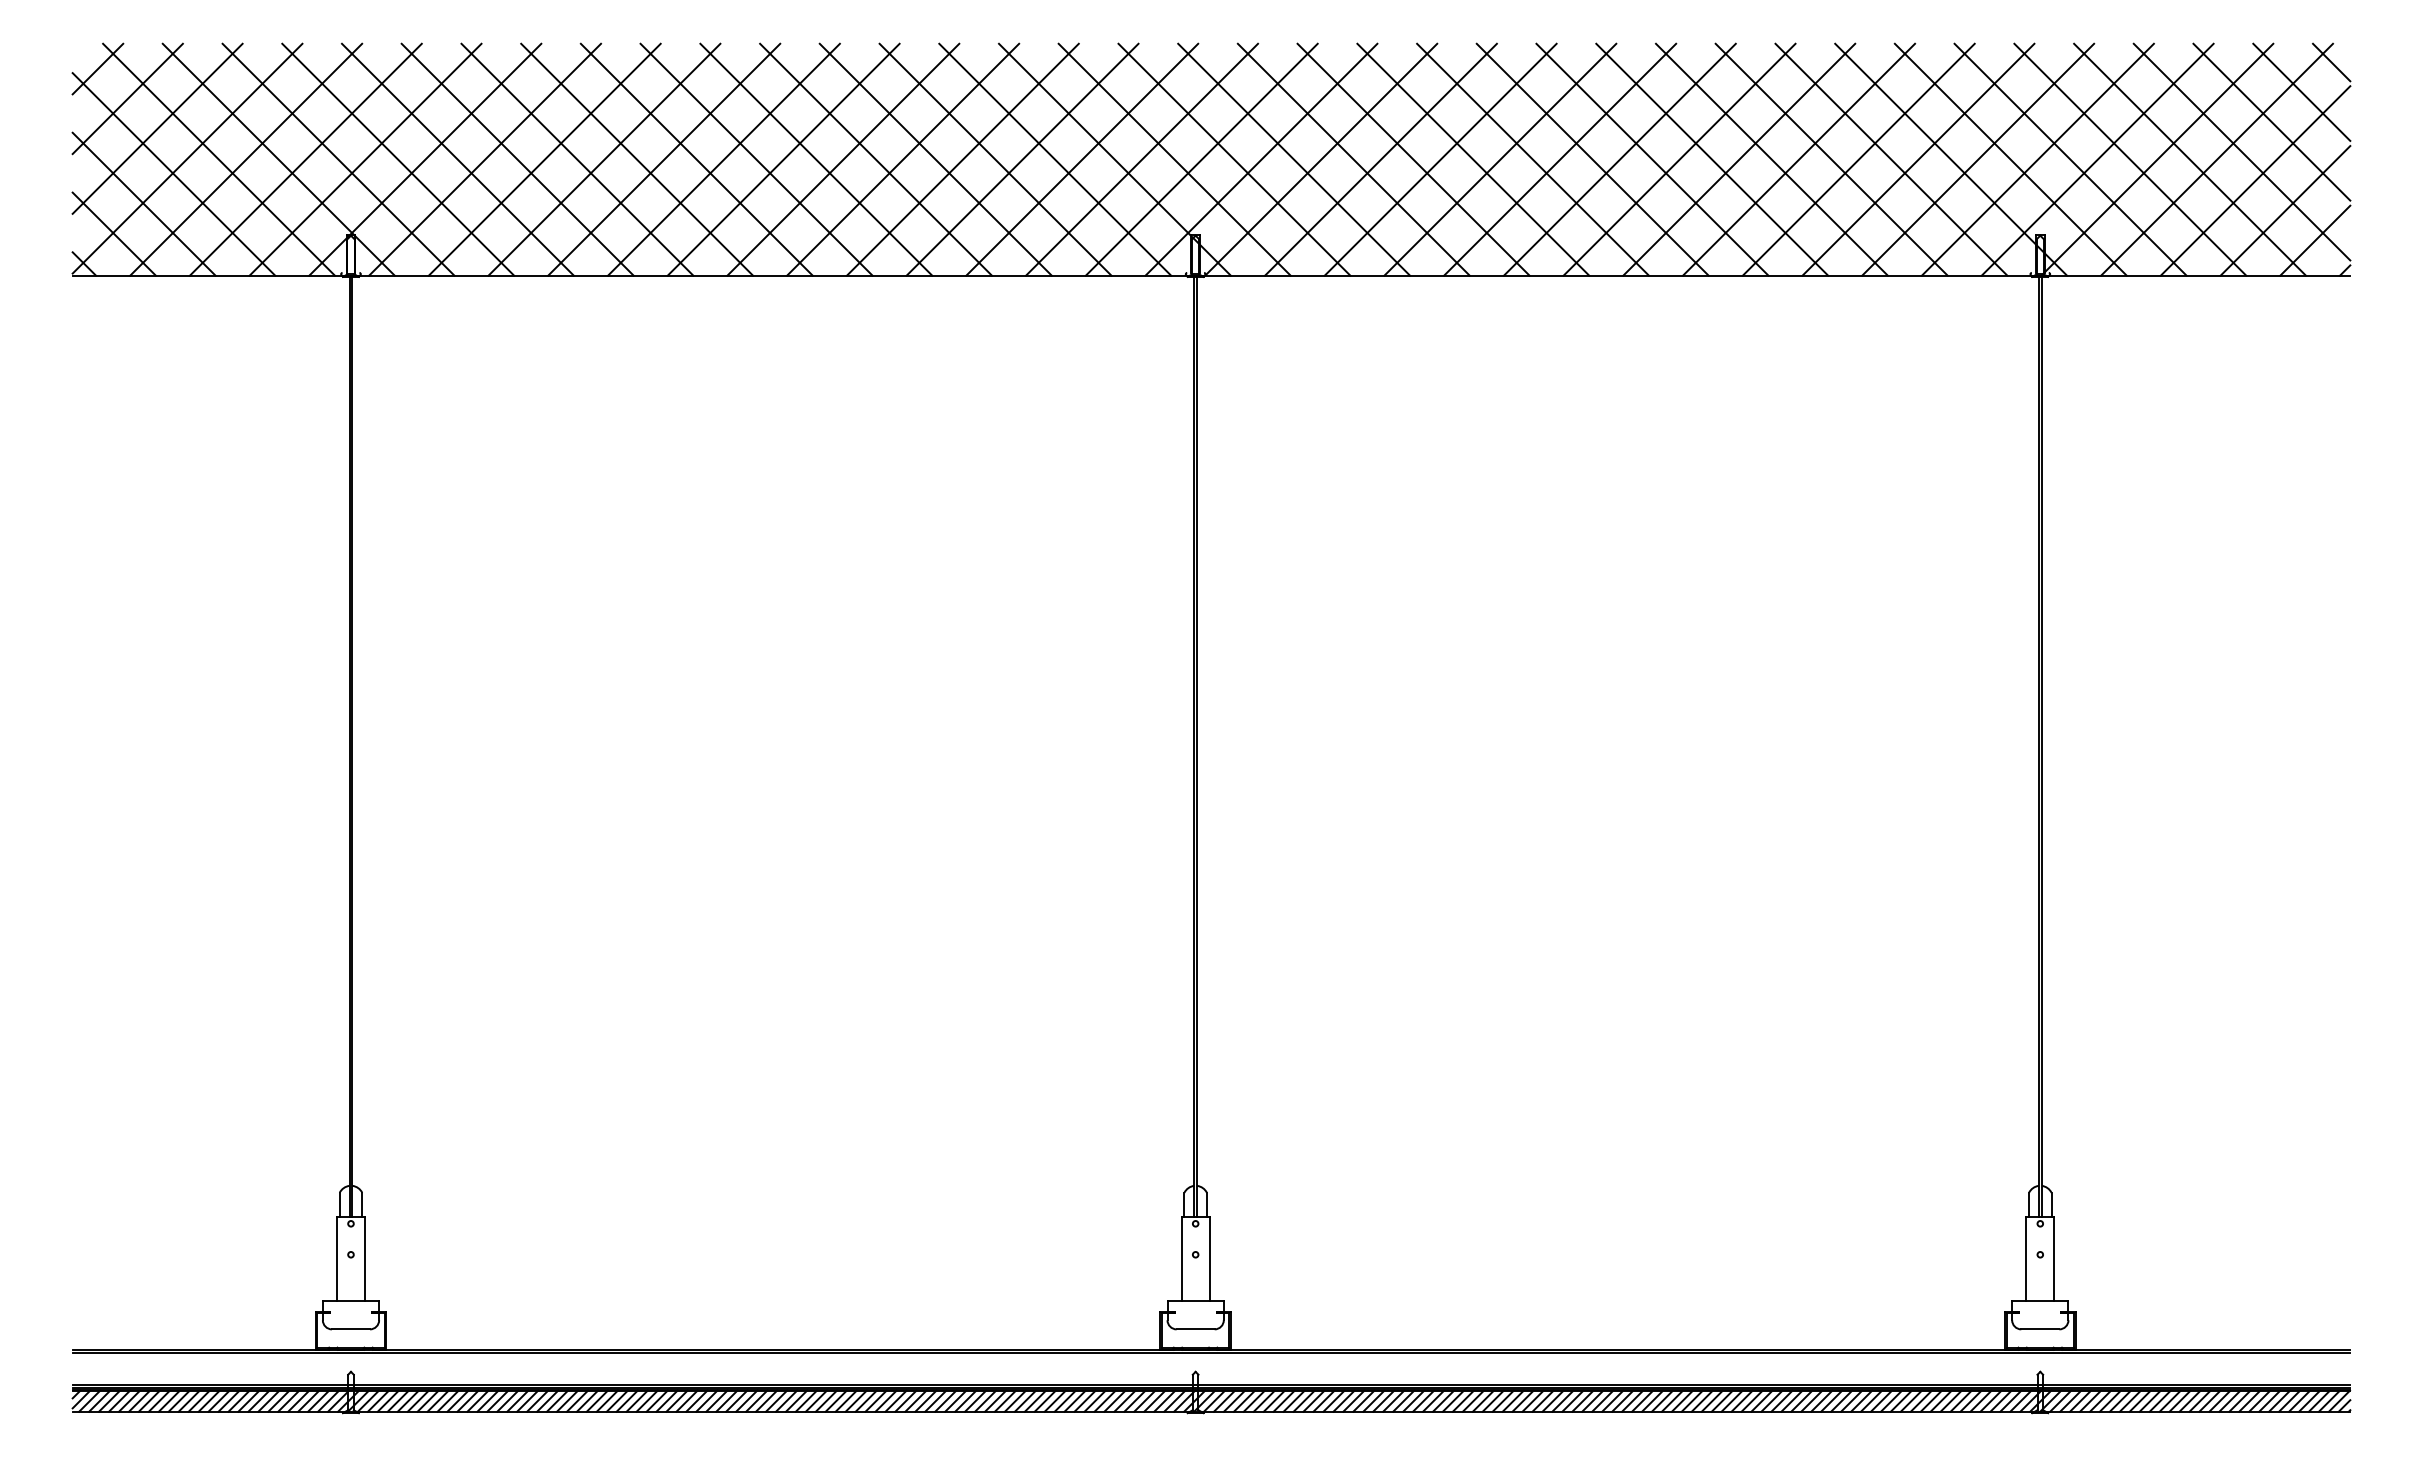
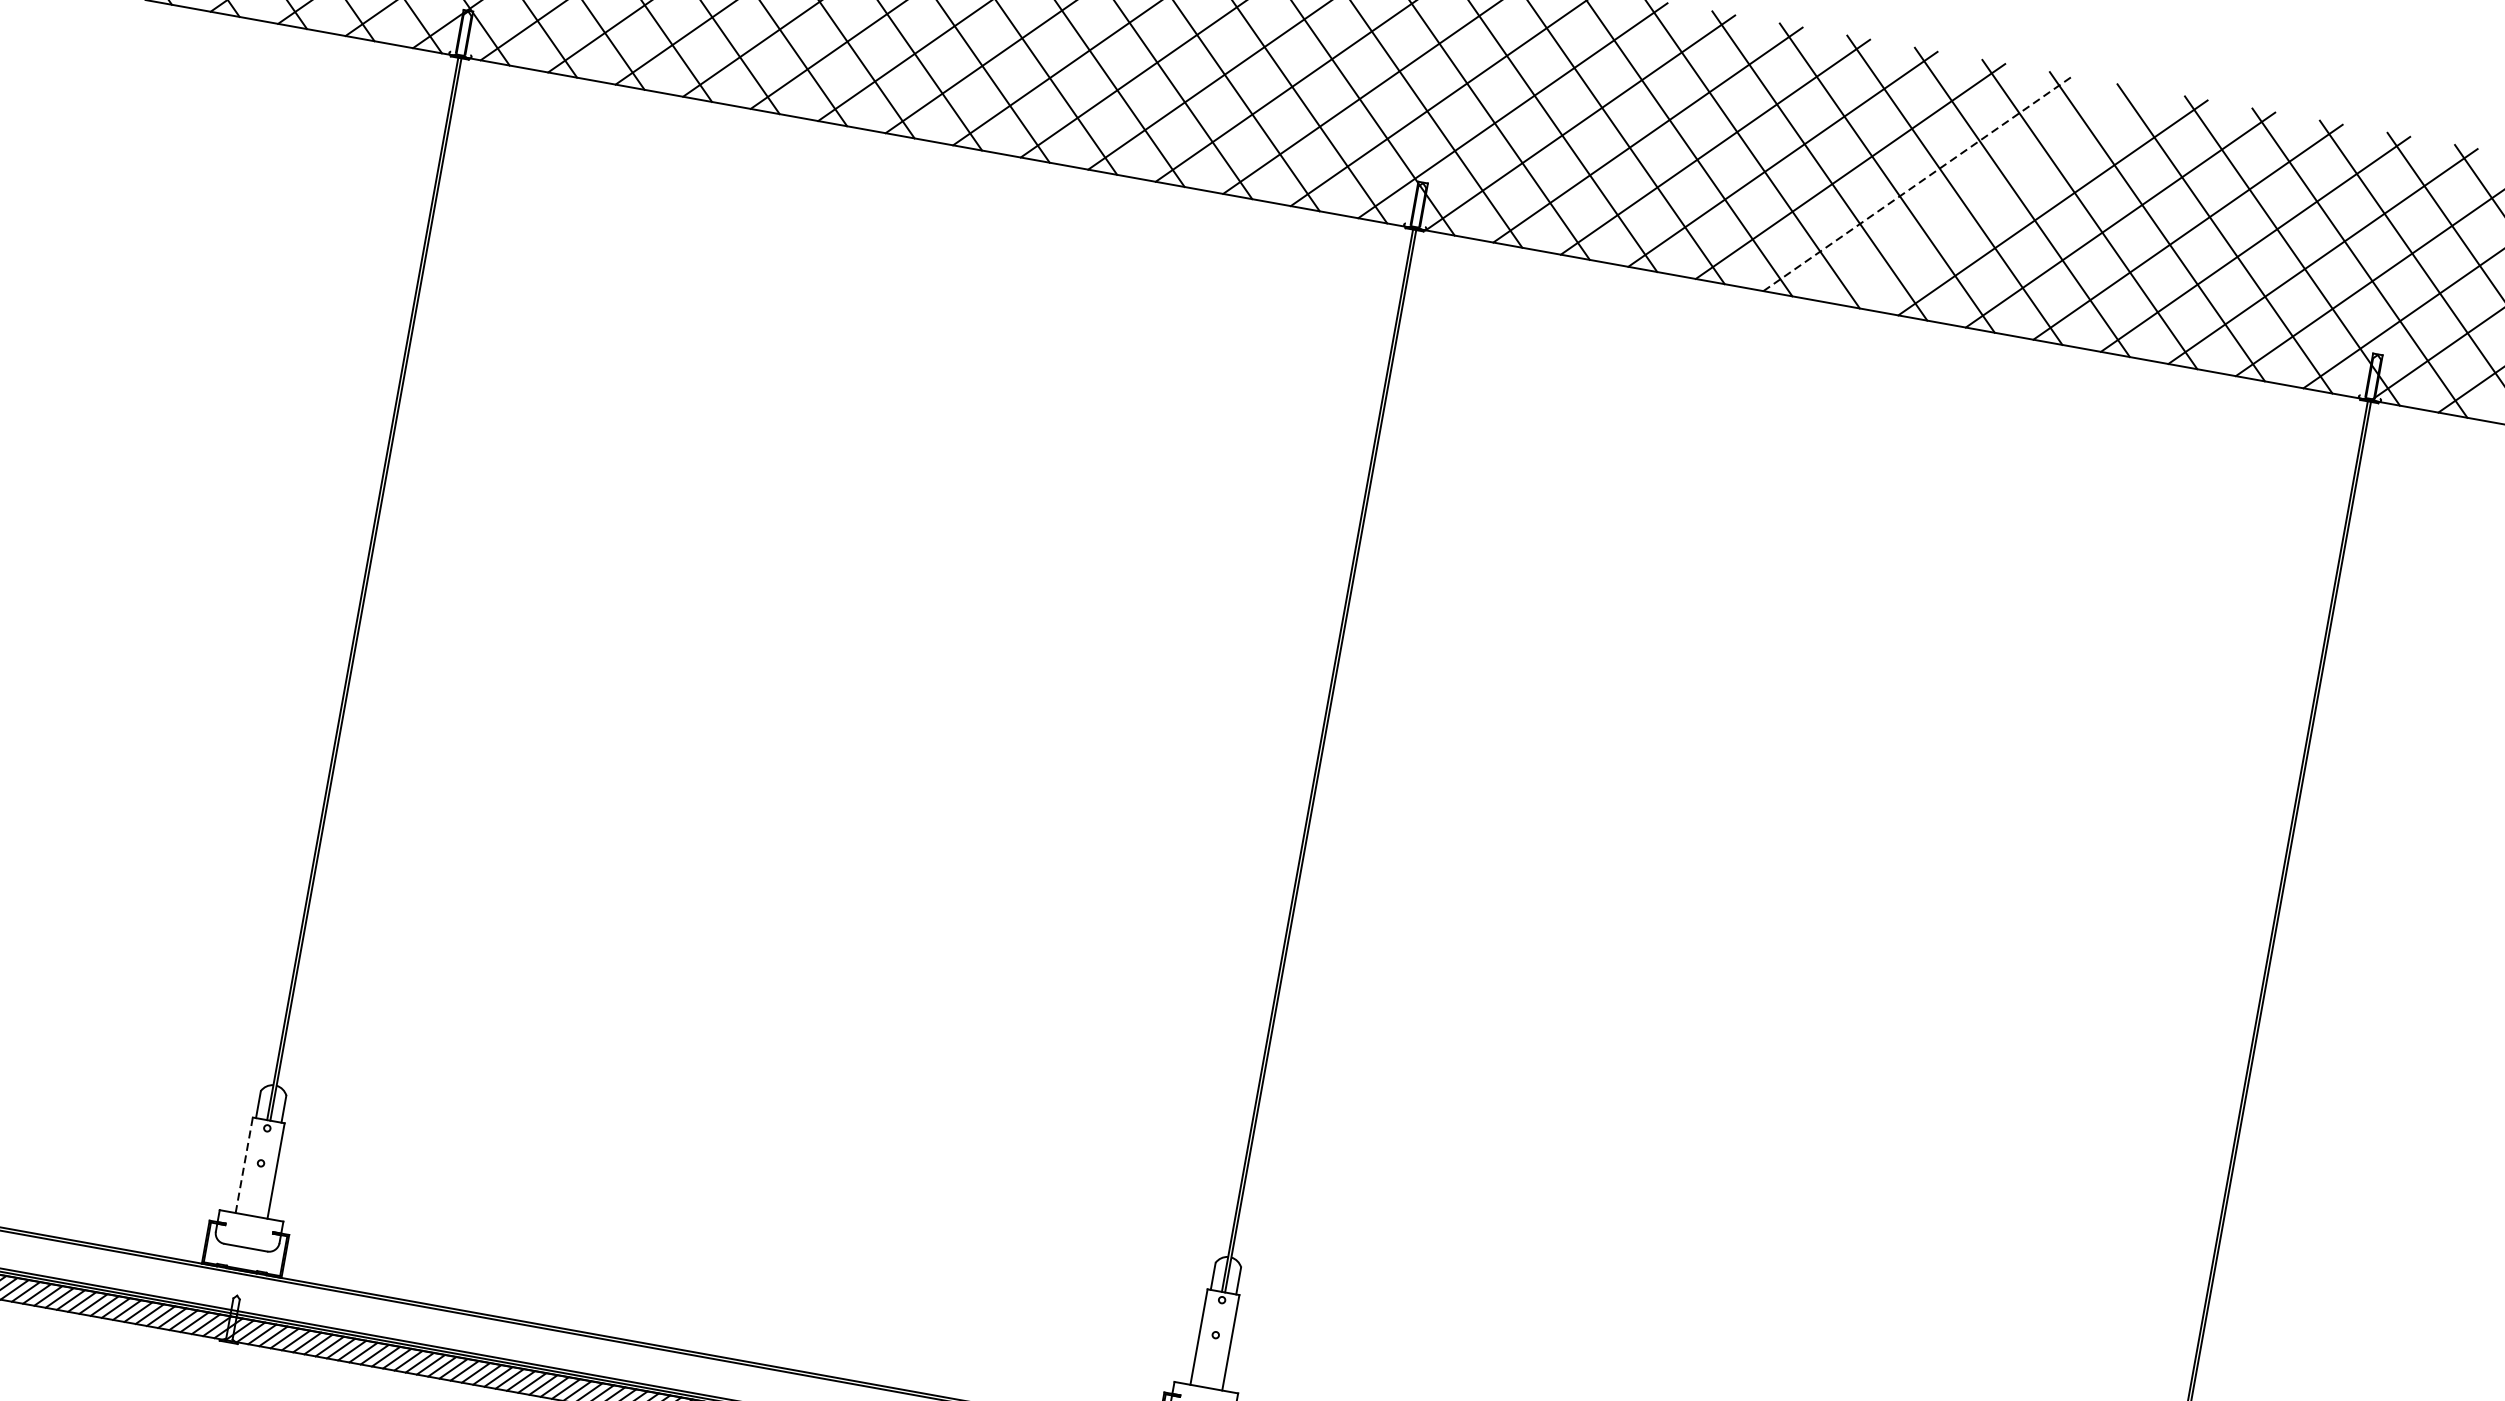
line: (1619, 159) -> (1917, 183), solid -> dashed
line: (1679, 159) -> (1985, 195), removed
line: (336, 1258) -> (243, 1164), solid -> dashed

